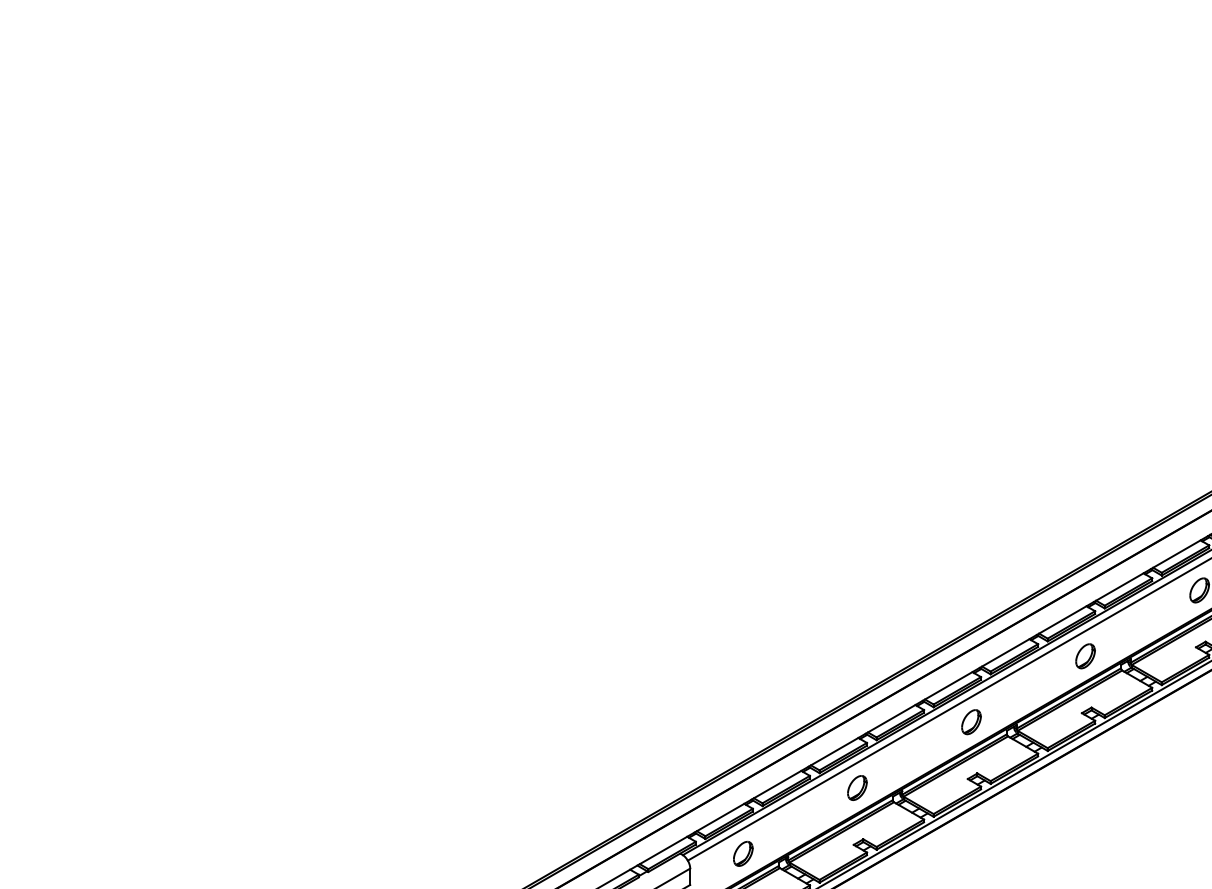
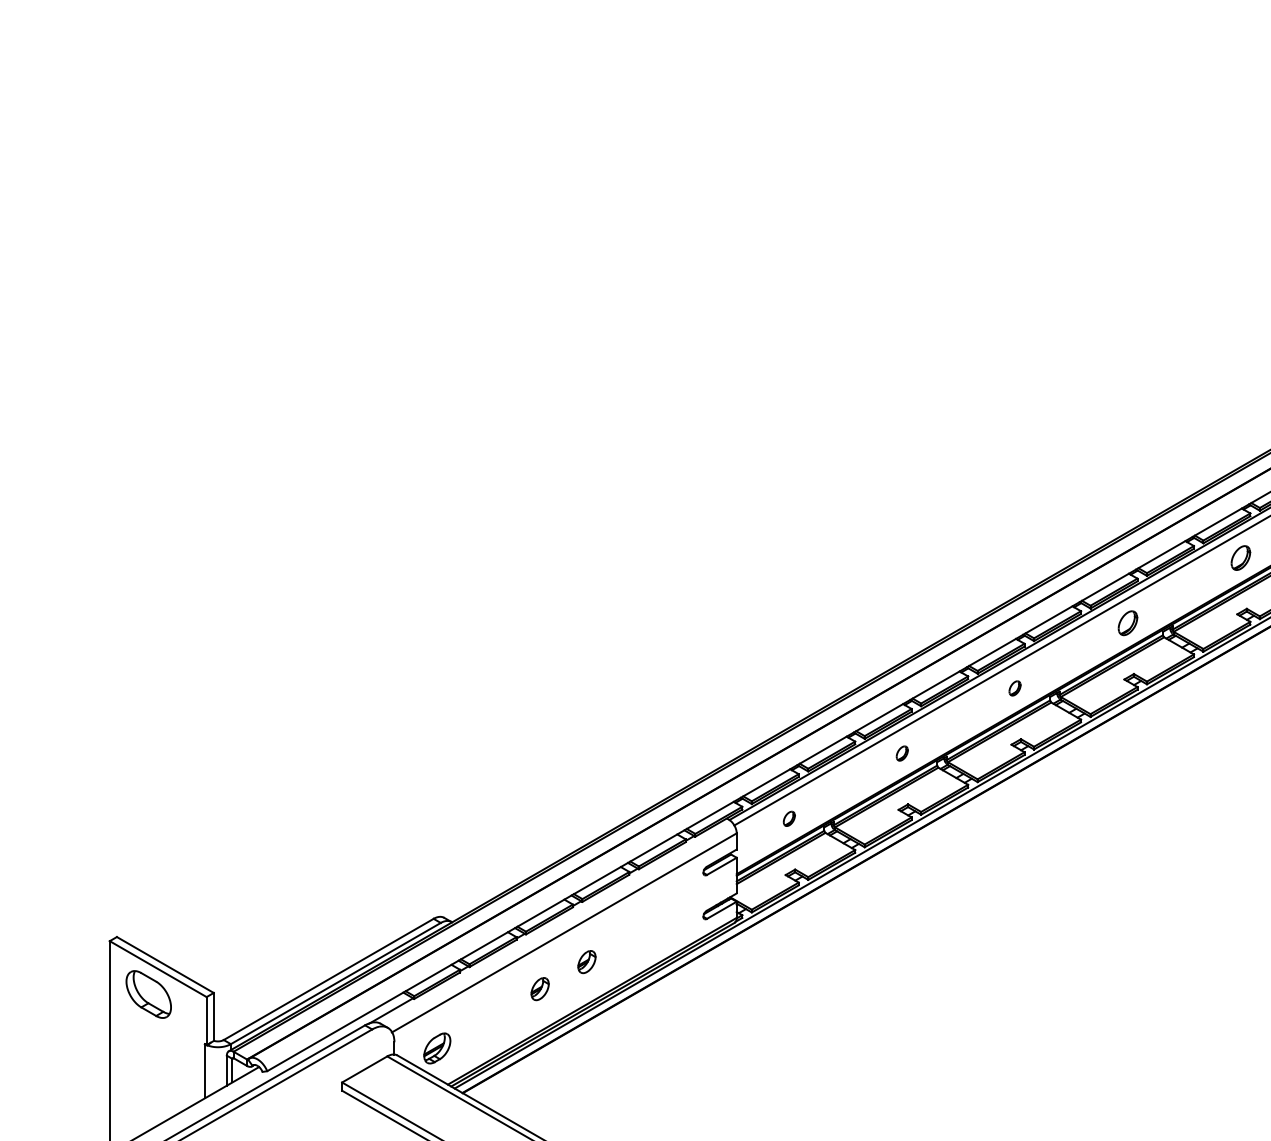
part: (970, 722) -> (1014, 688), size x0.6
part: (857, 787) -> (902, 753), size x0.6
part: (743, 853) -> (789, 818), size x0.6

